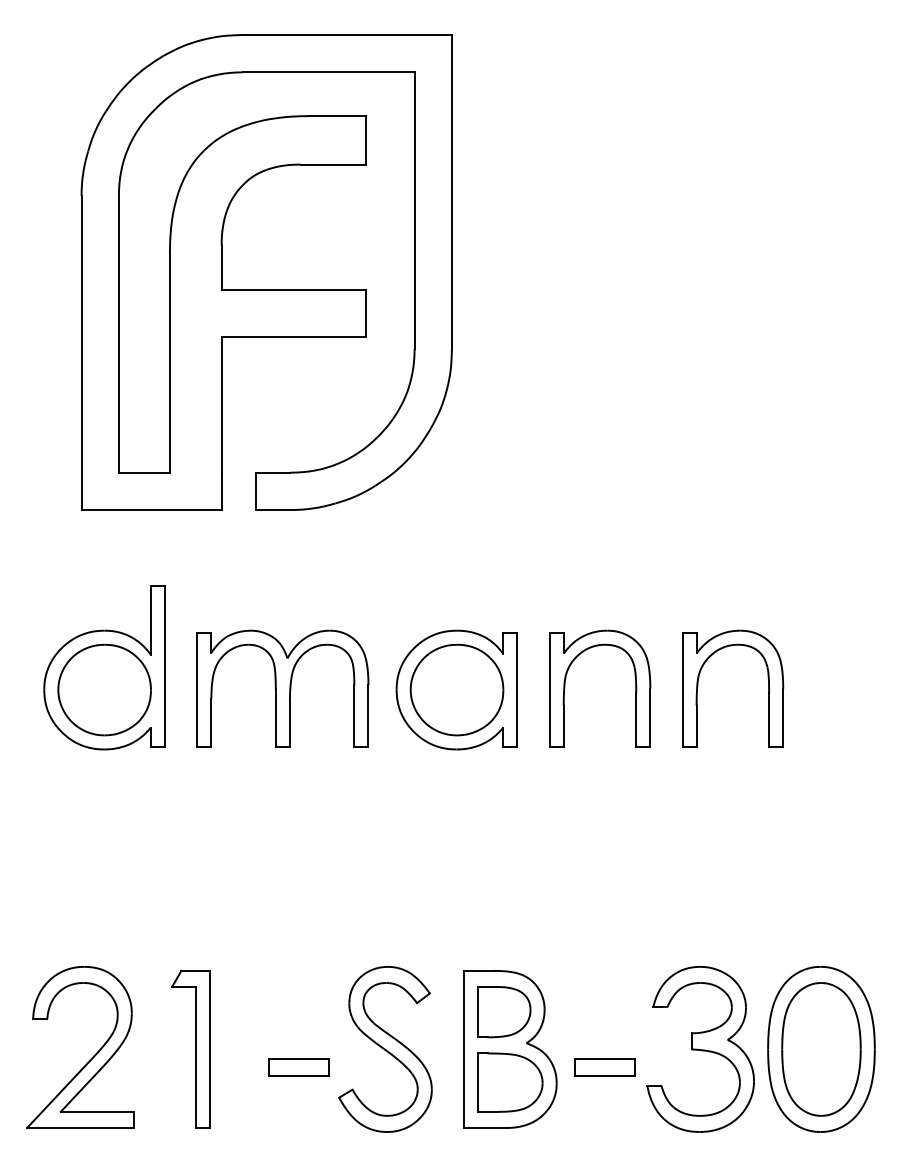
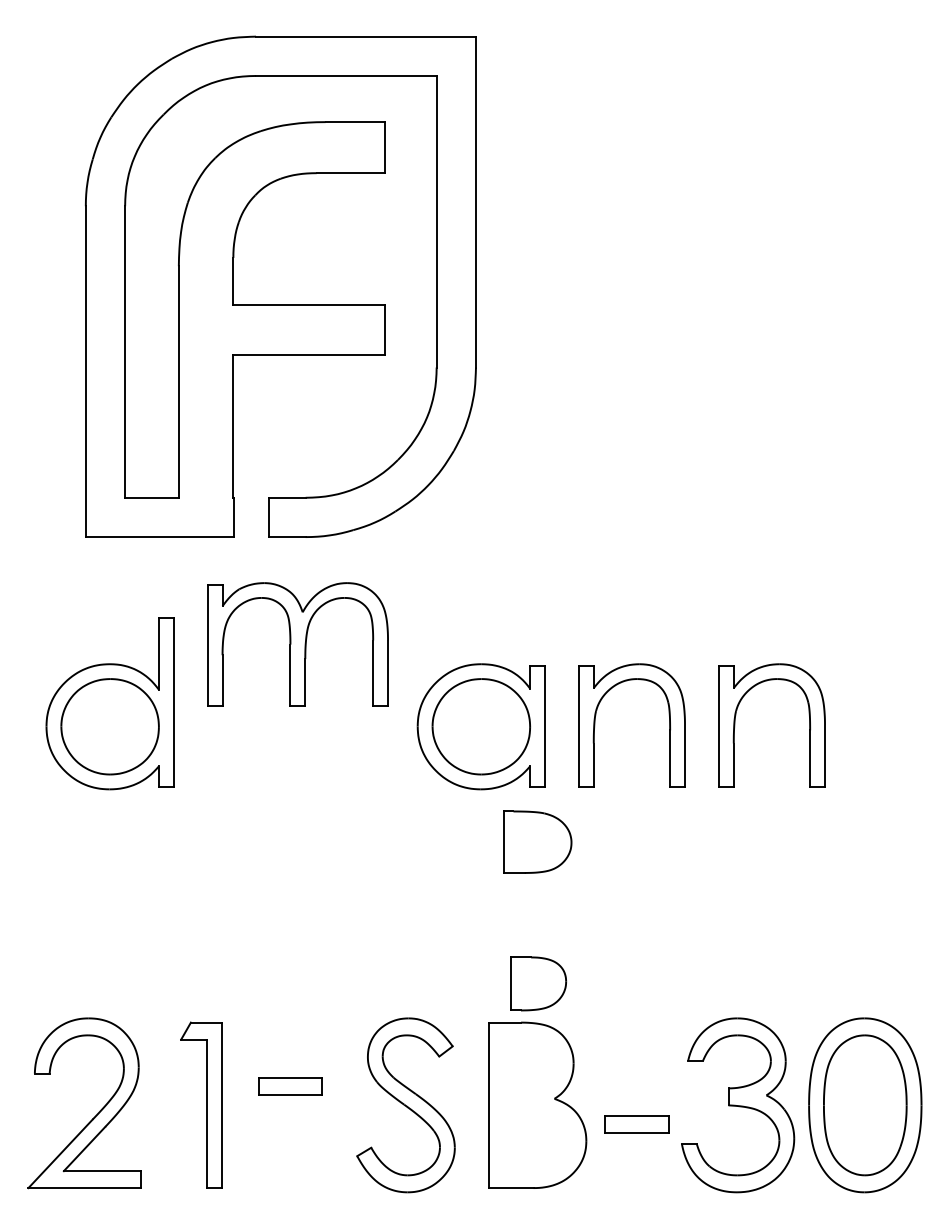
part: (282, 688) -> (297, 643), moved
part: (504, 1012) -> (538, 984), moved
part: (298, 1067) -> (290, 1086), moved
part: (510, 1082) -> (537, 842), moved

